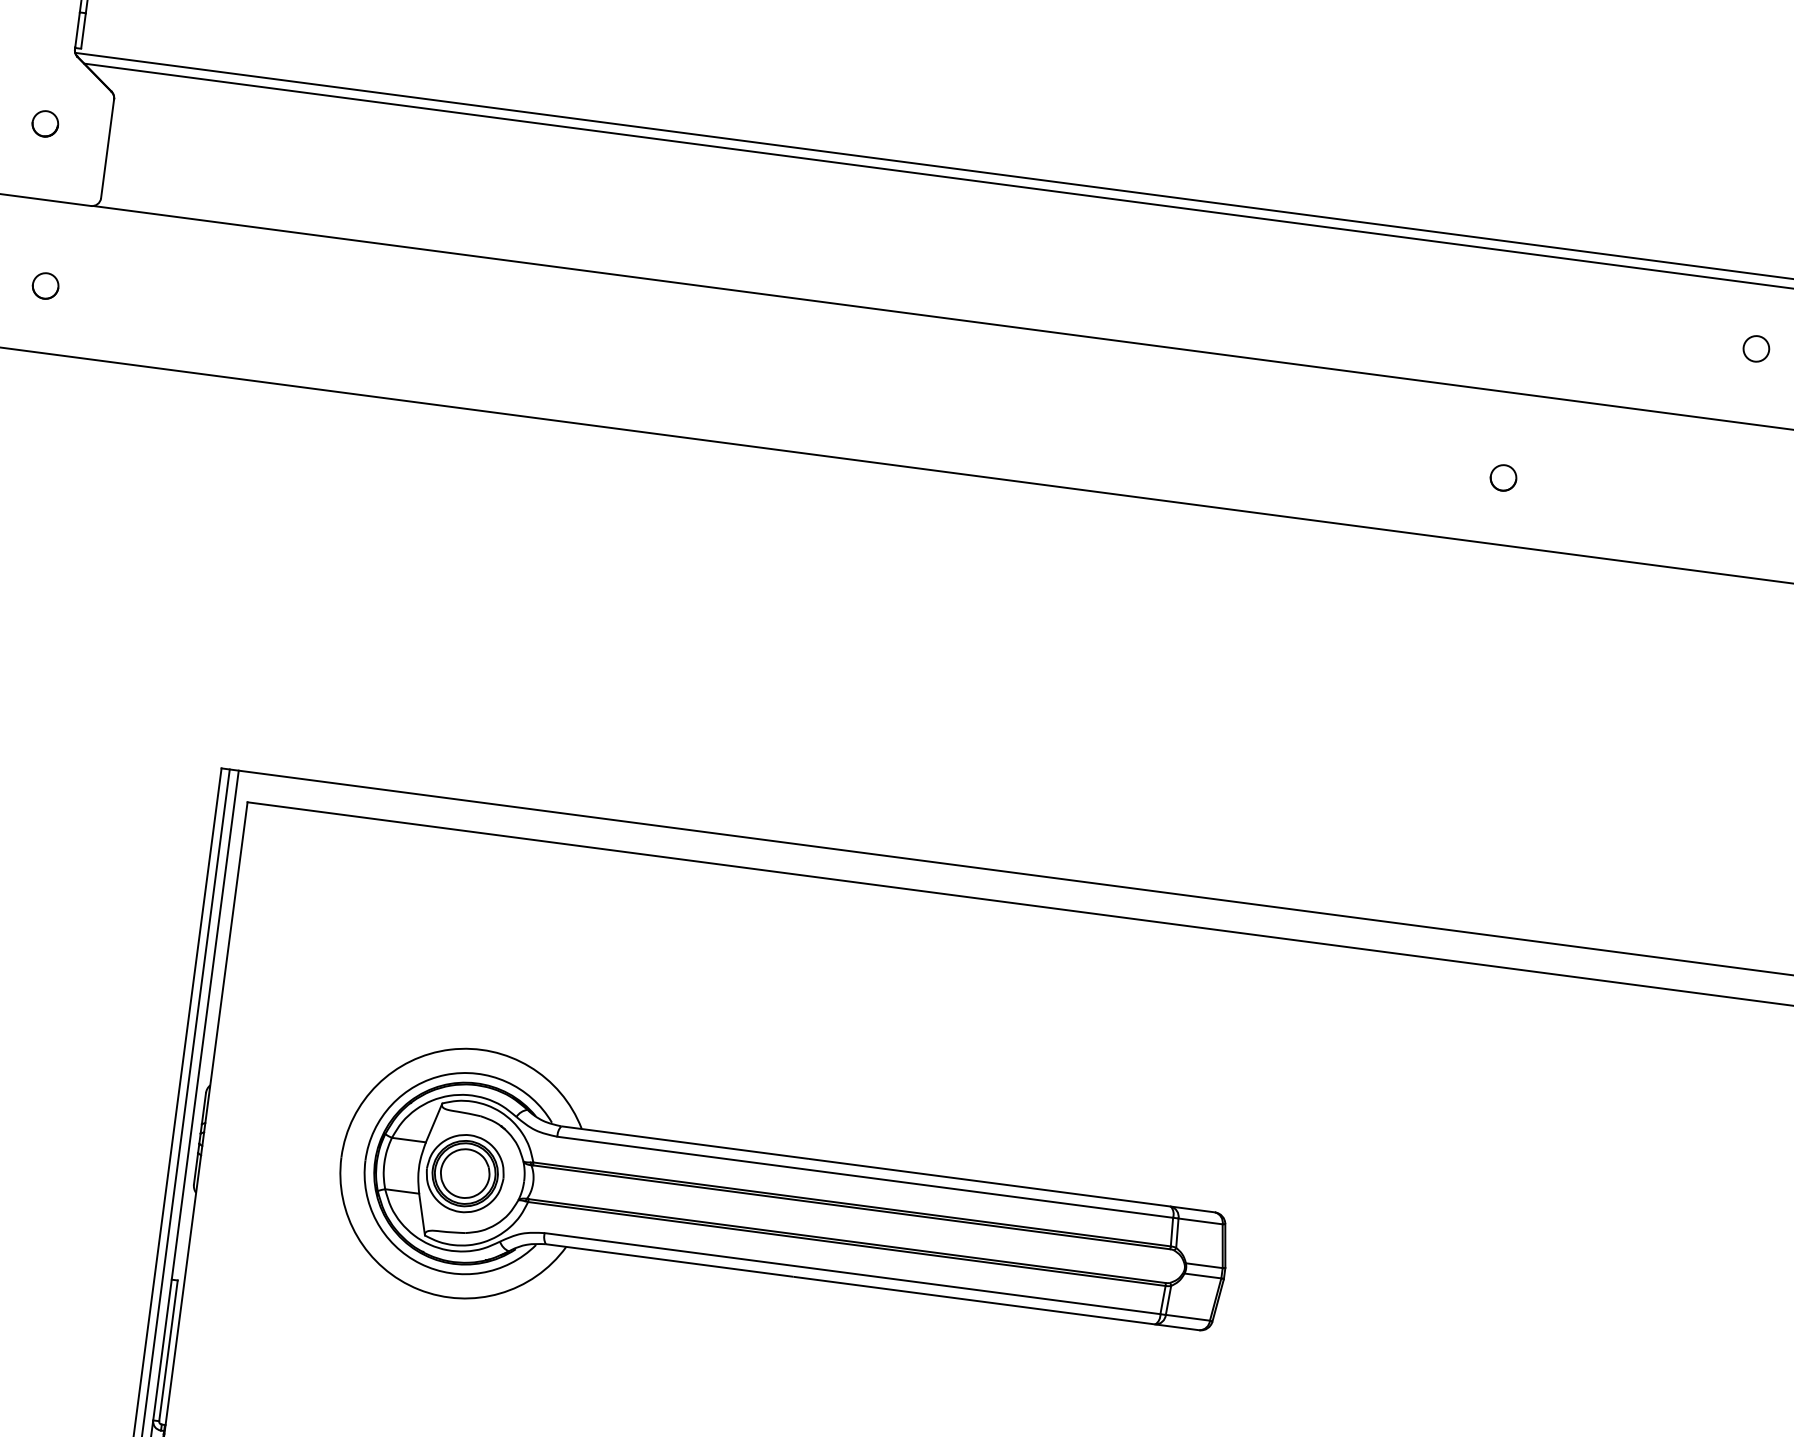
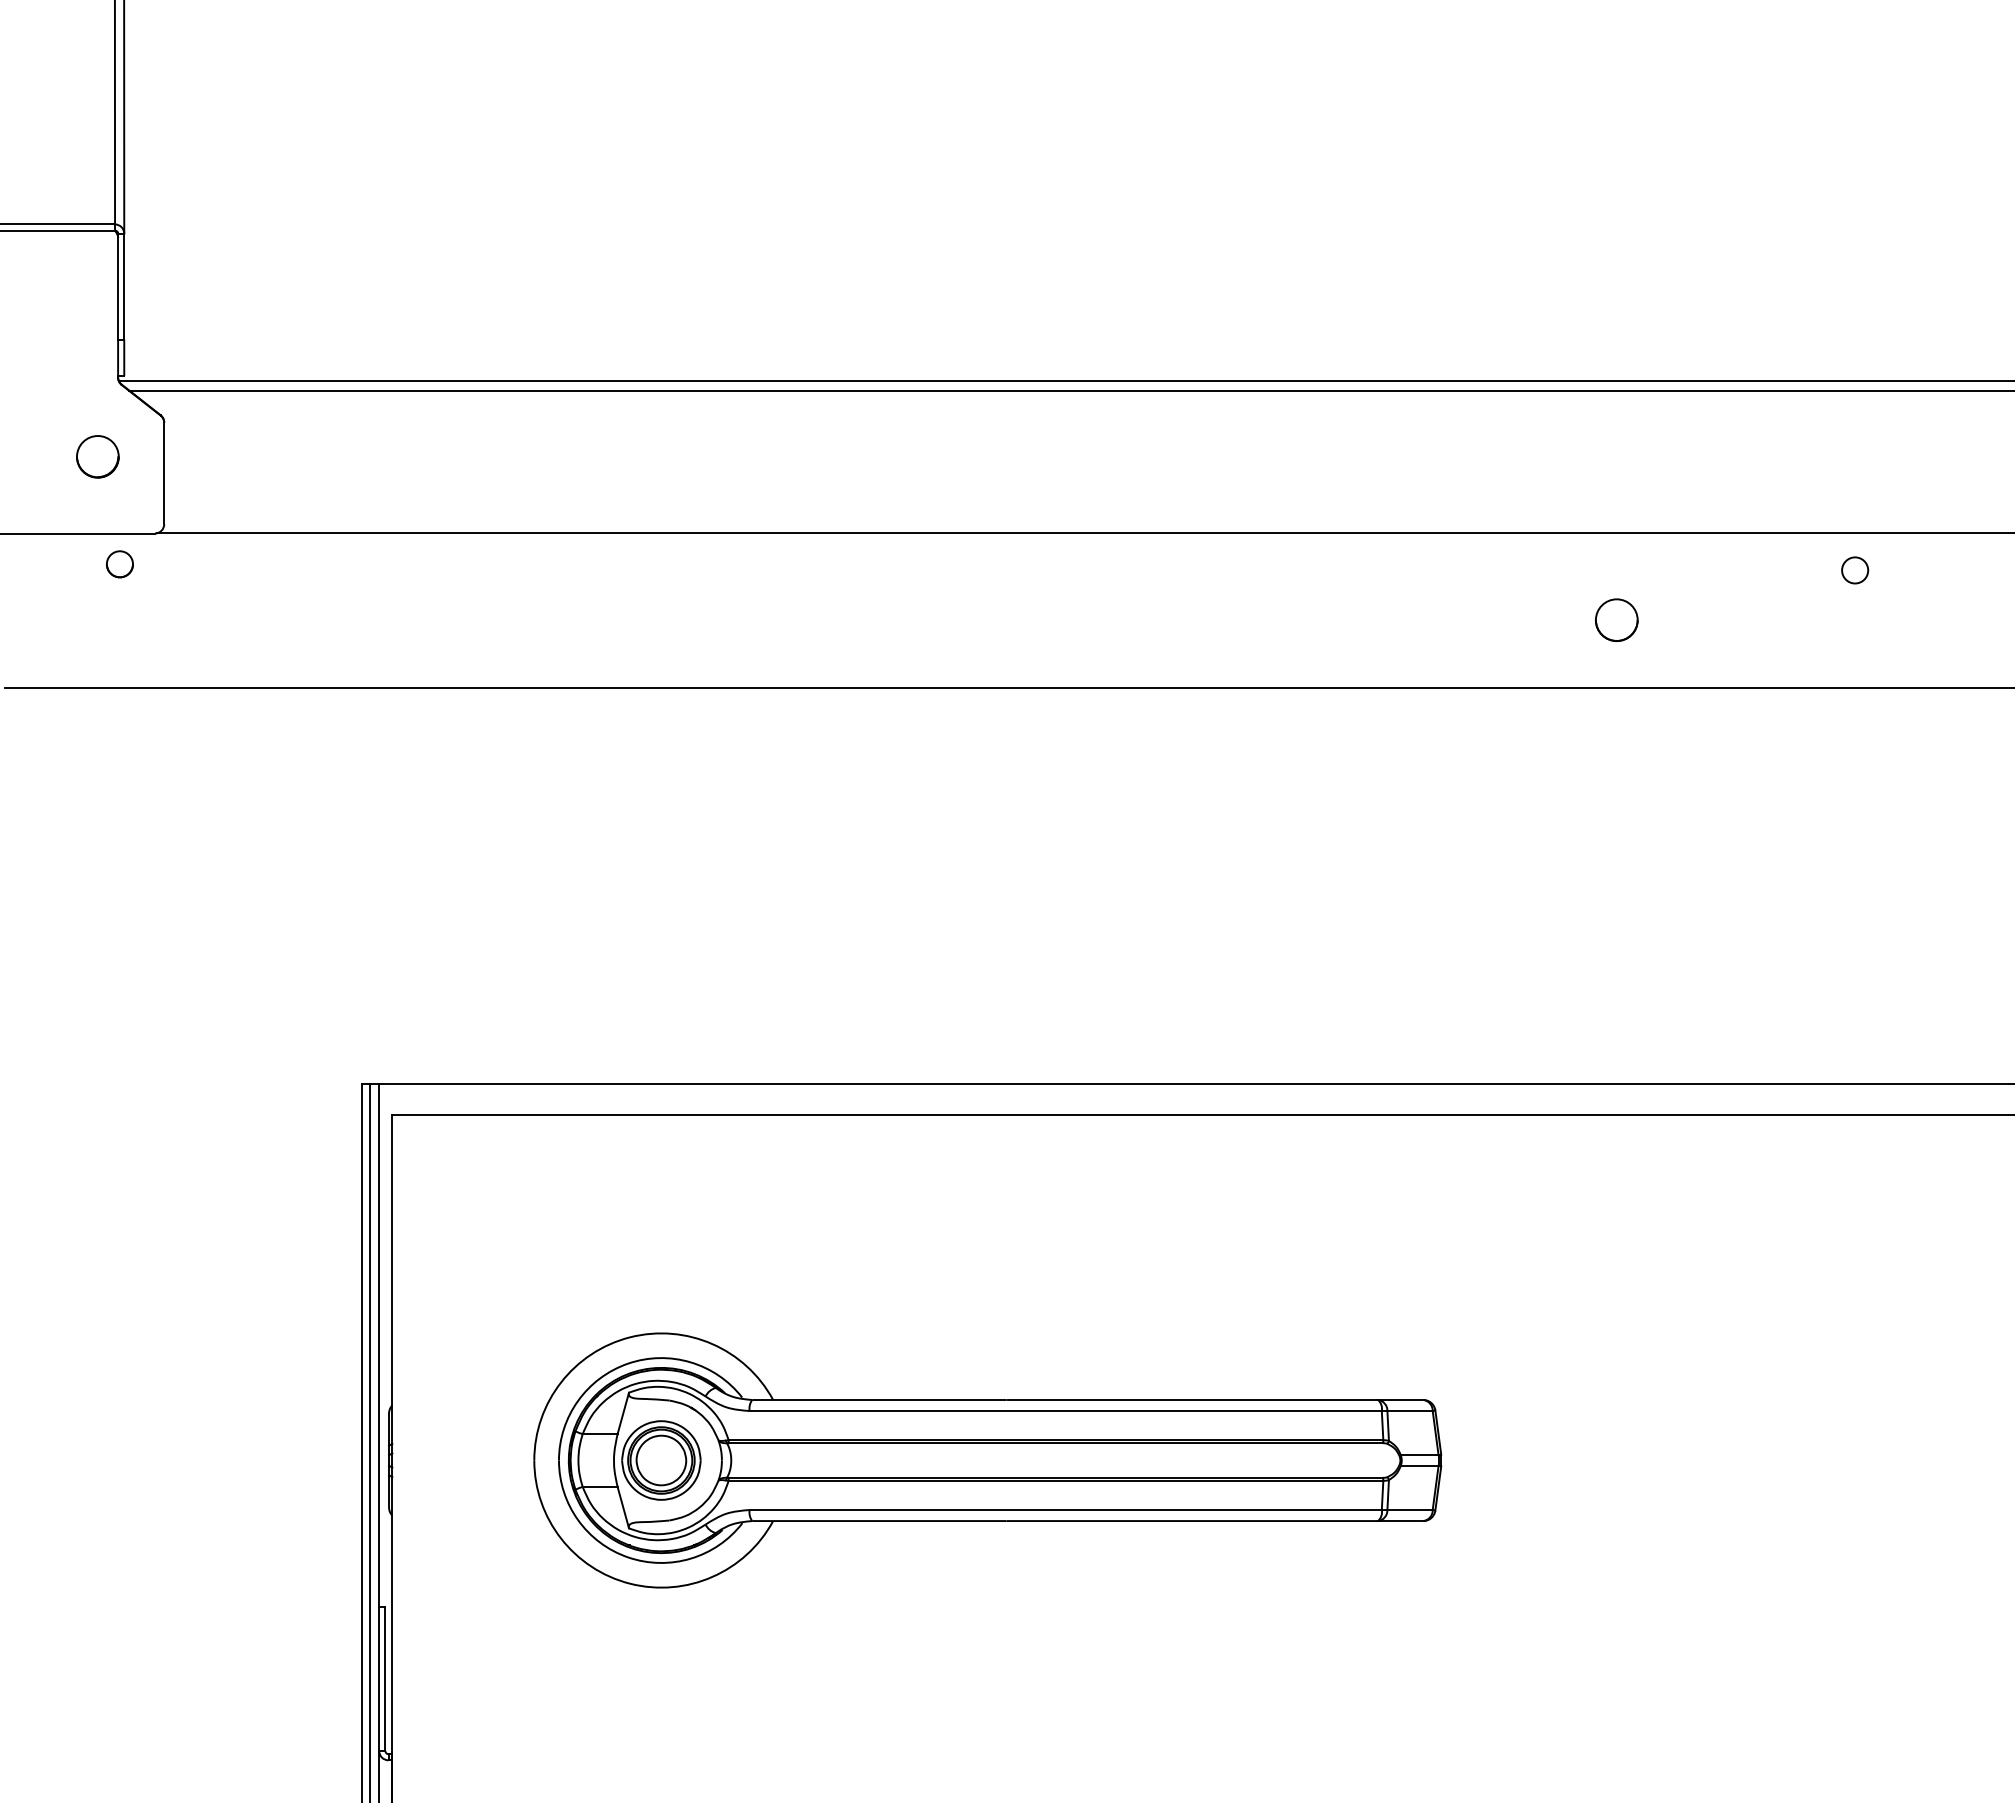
circle: (45, 123) -> (98, 456), size x1.6
circle: (45, 286) -> (119, 564), moved
circle: (1756, 349) -> (1855, 570), moved
circle: (1503, 478) -> (1617, 620), size x1.6

